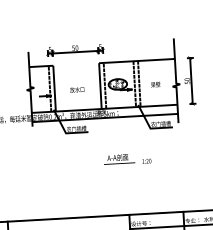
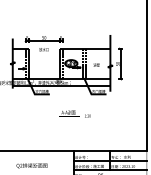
text: (76, 89) -> (43, 49), moved

